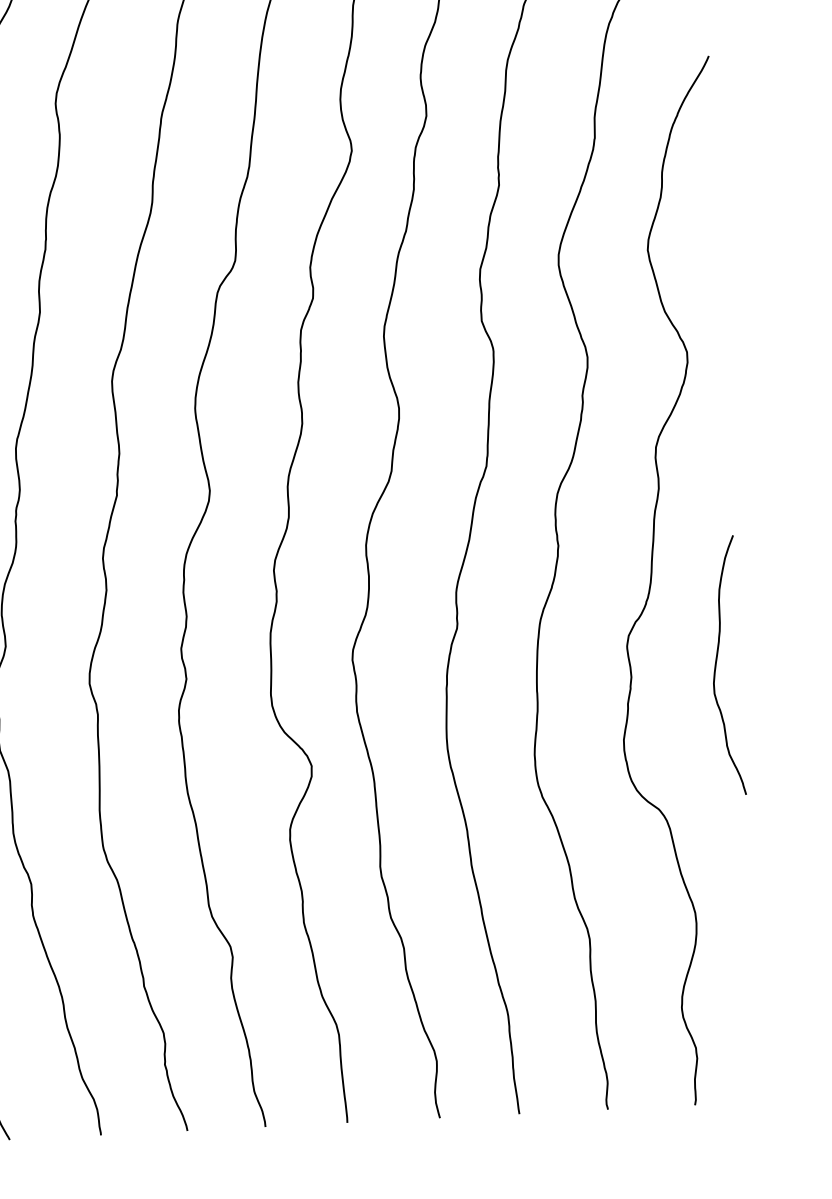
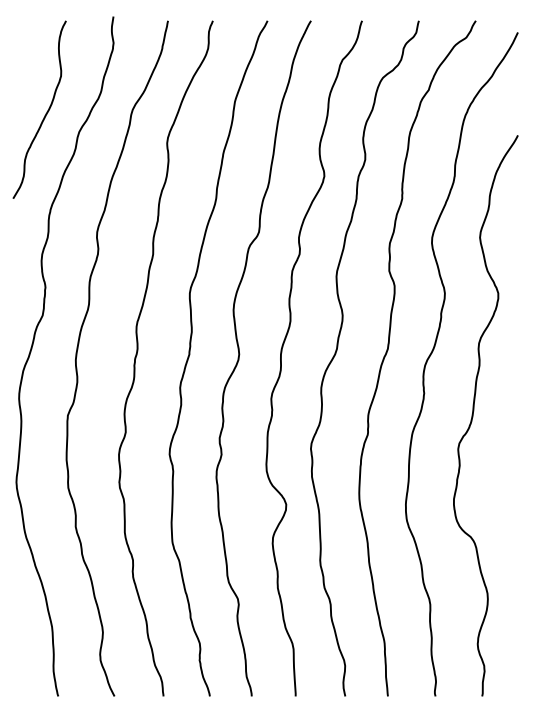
curve: (718, 665) -> (506, 461), removed

